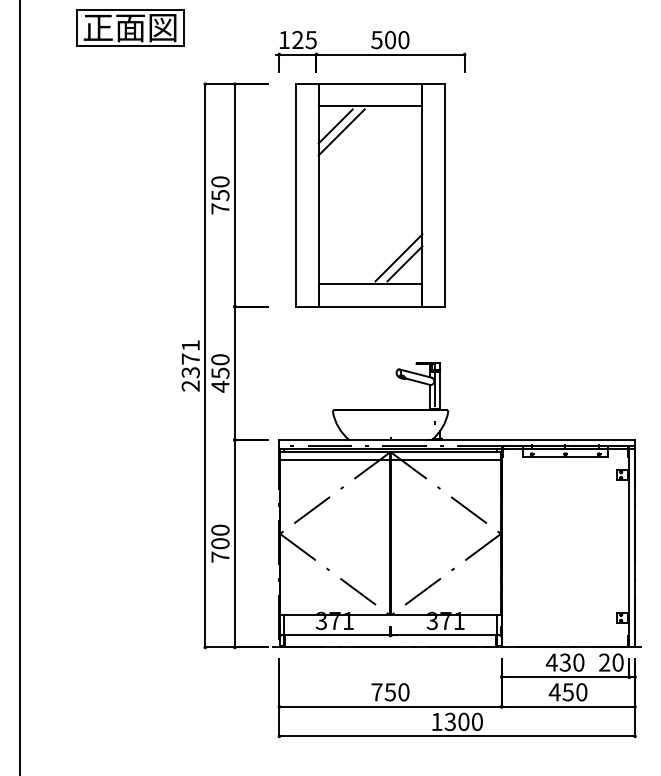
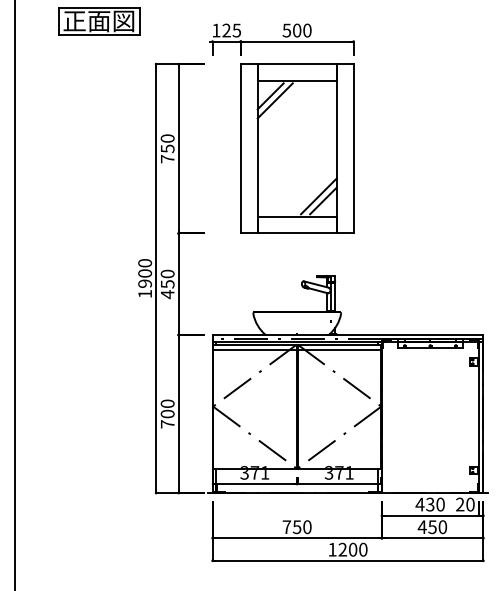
part: (370, 195) -> (297, 148), moved
text: (190, 365) -> (144, 278), 2371 -> 1900
text: (449, 722) -> (342, 550), 1300 -> 1200

